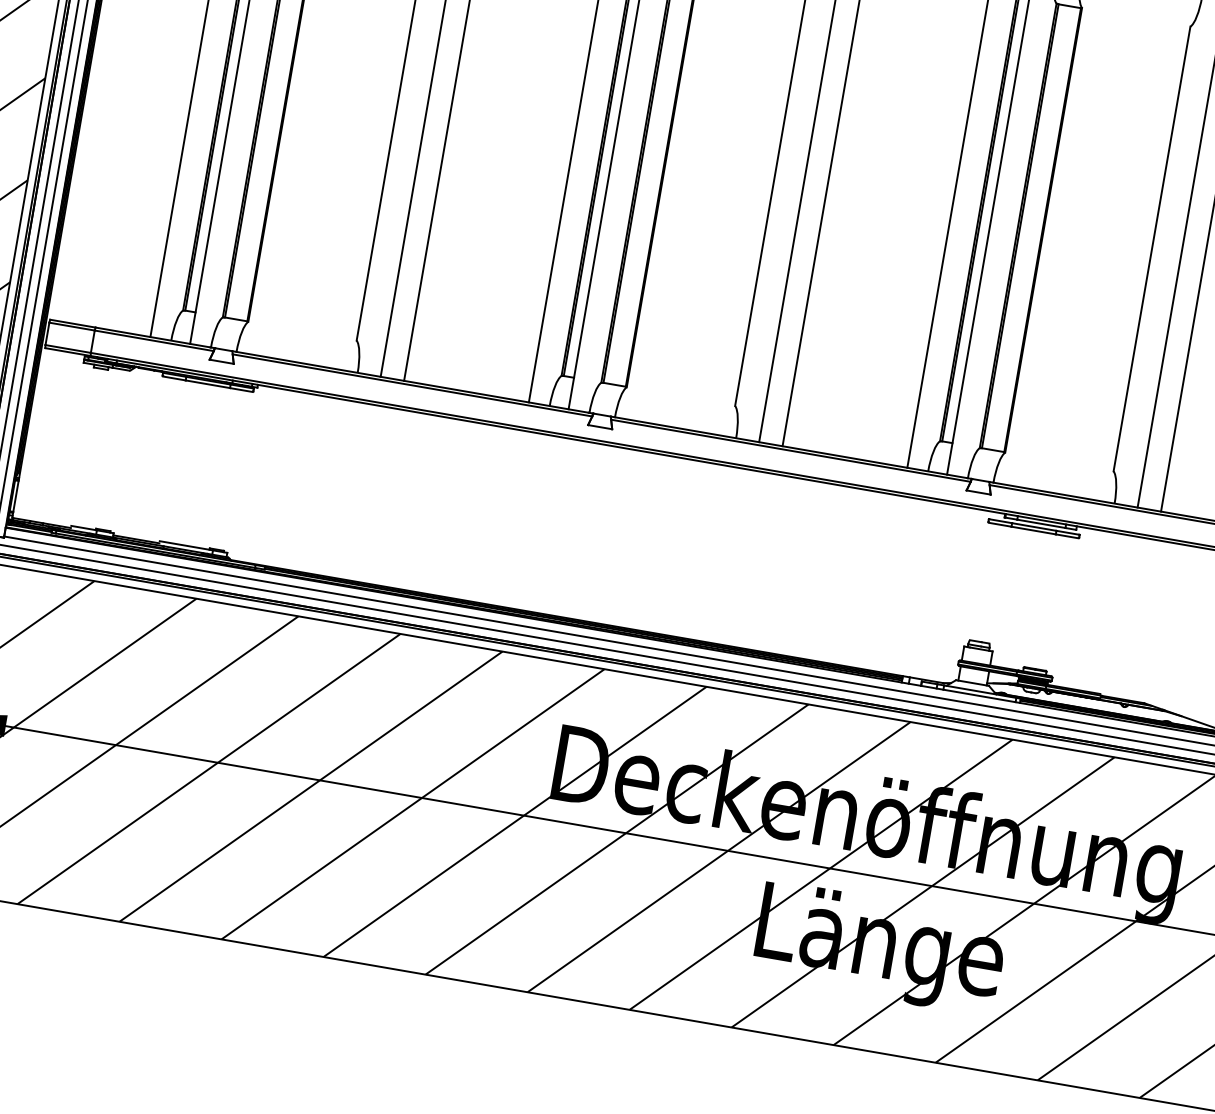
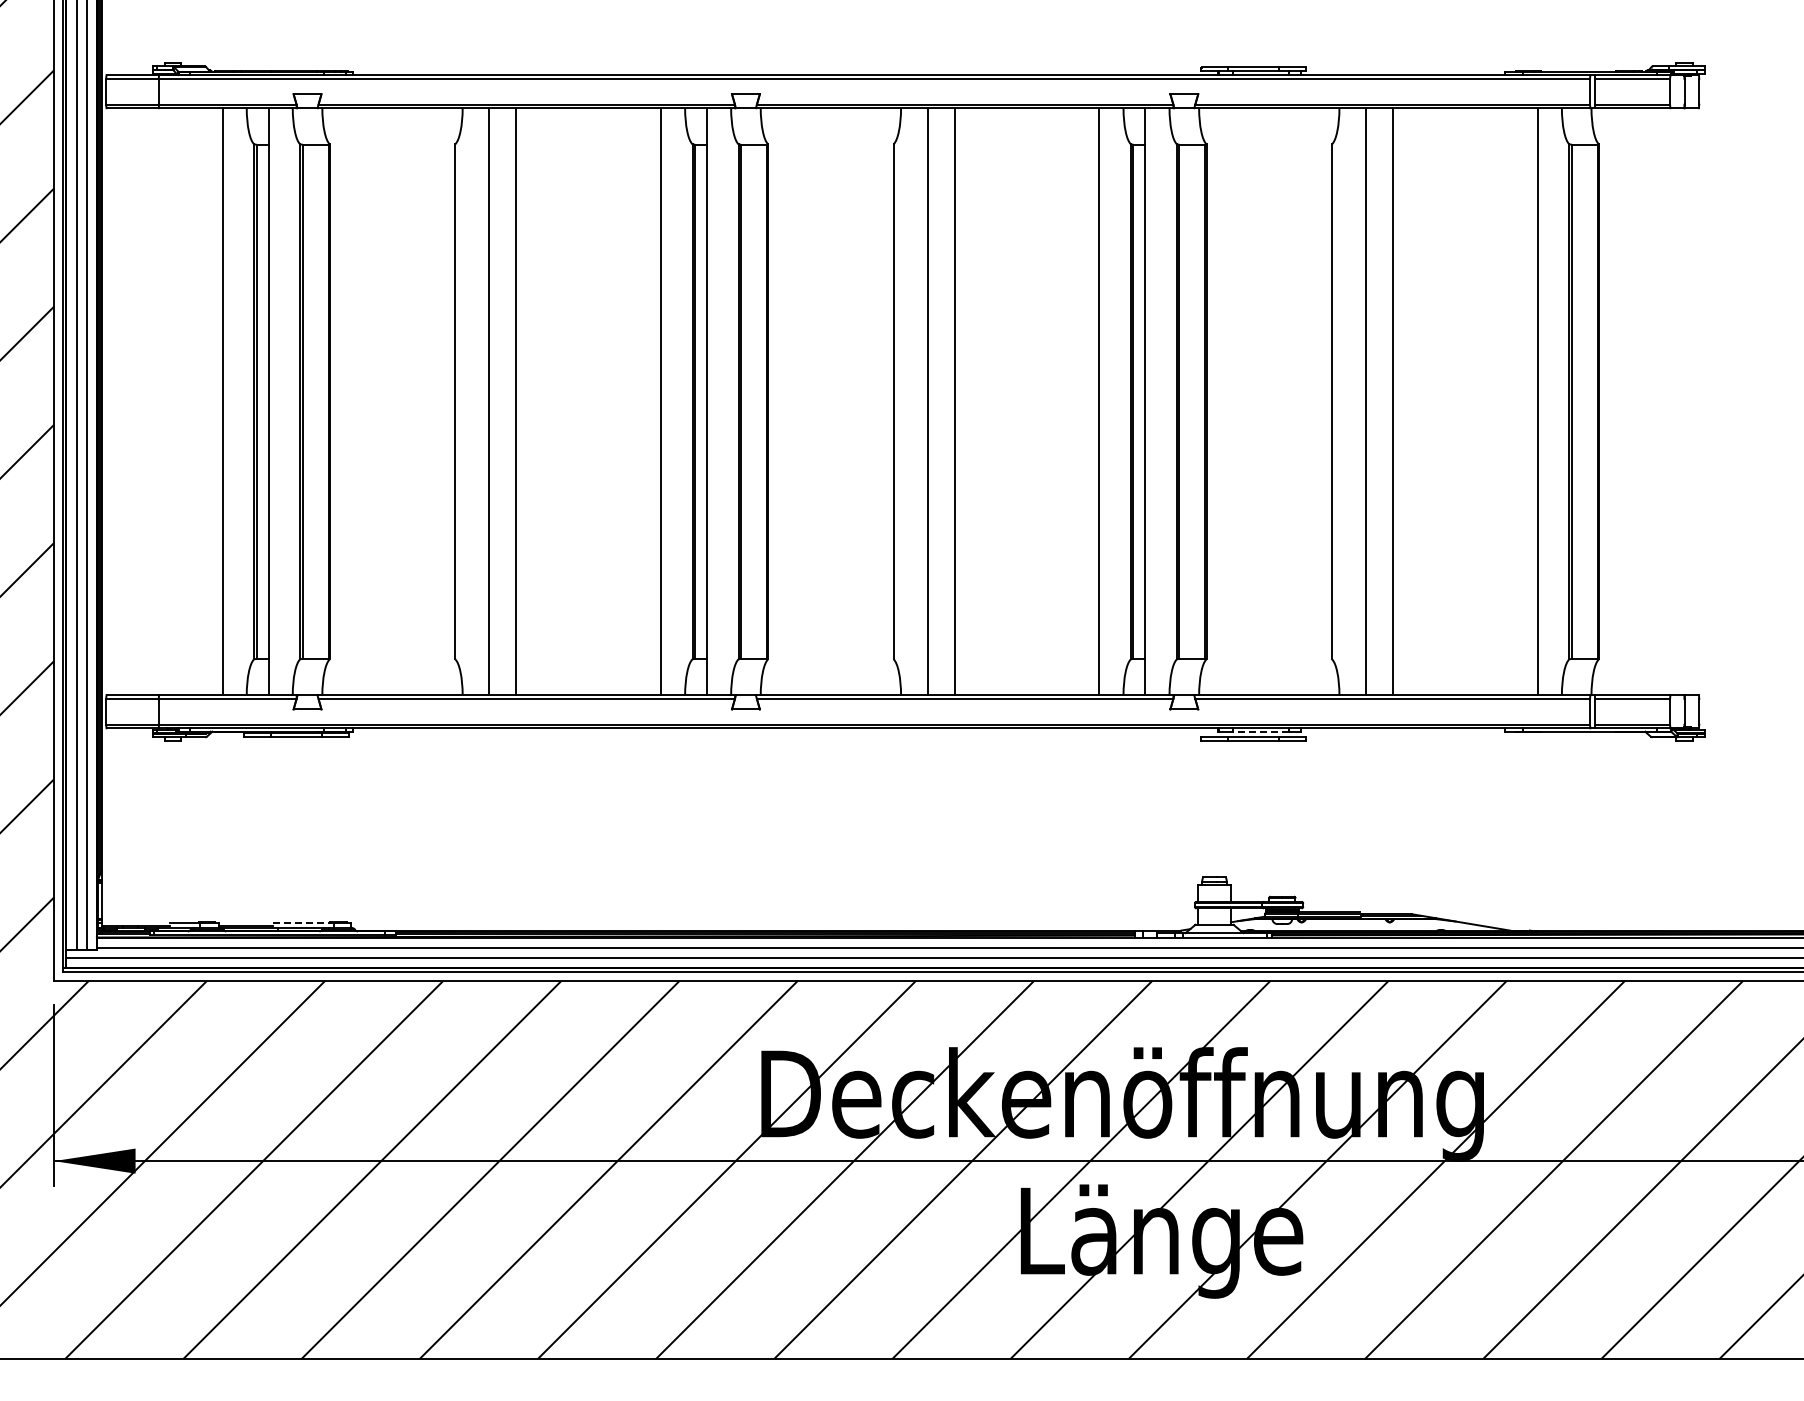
line: (1041, 523) -> (1261, 732), solid -> dashed
line: (186, 546) -> (303, 923), solid -> dashed

